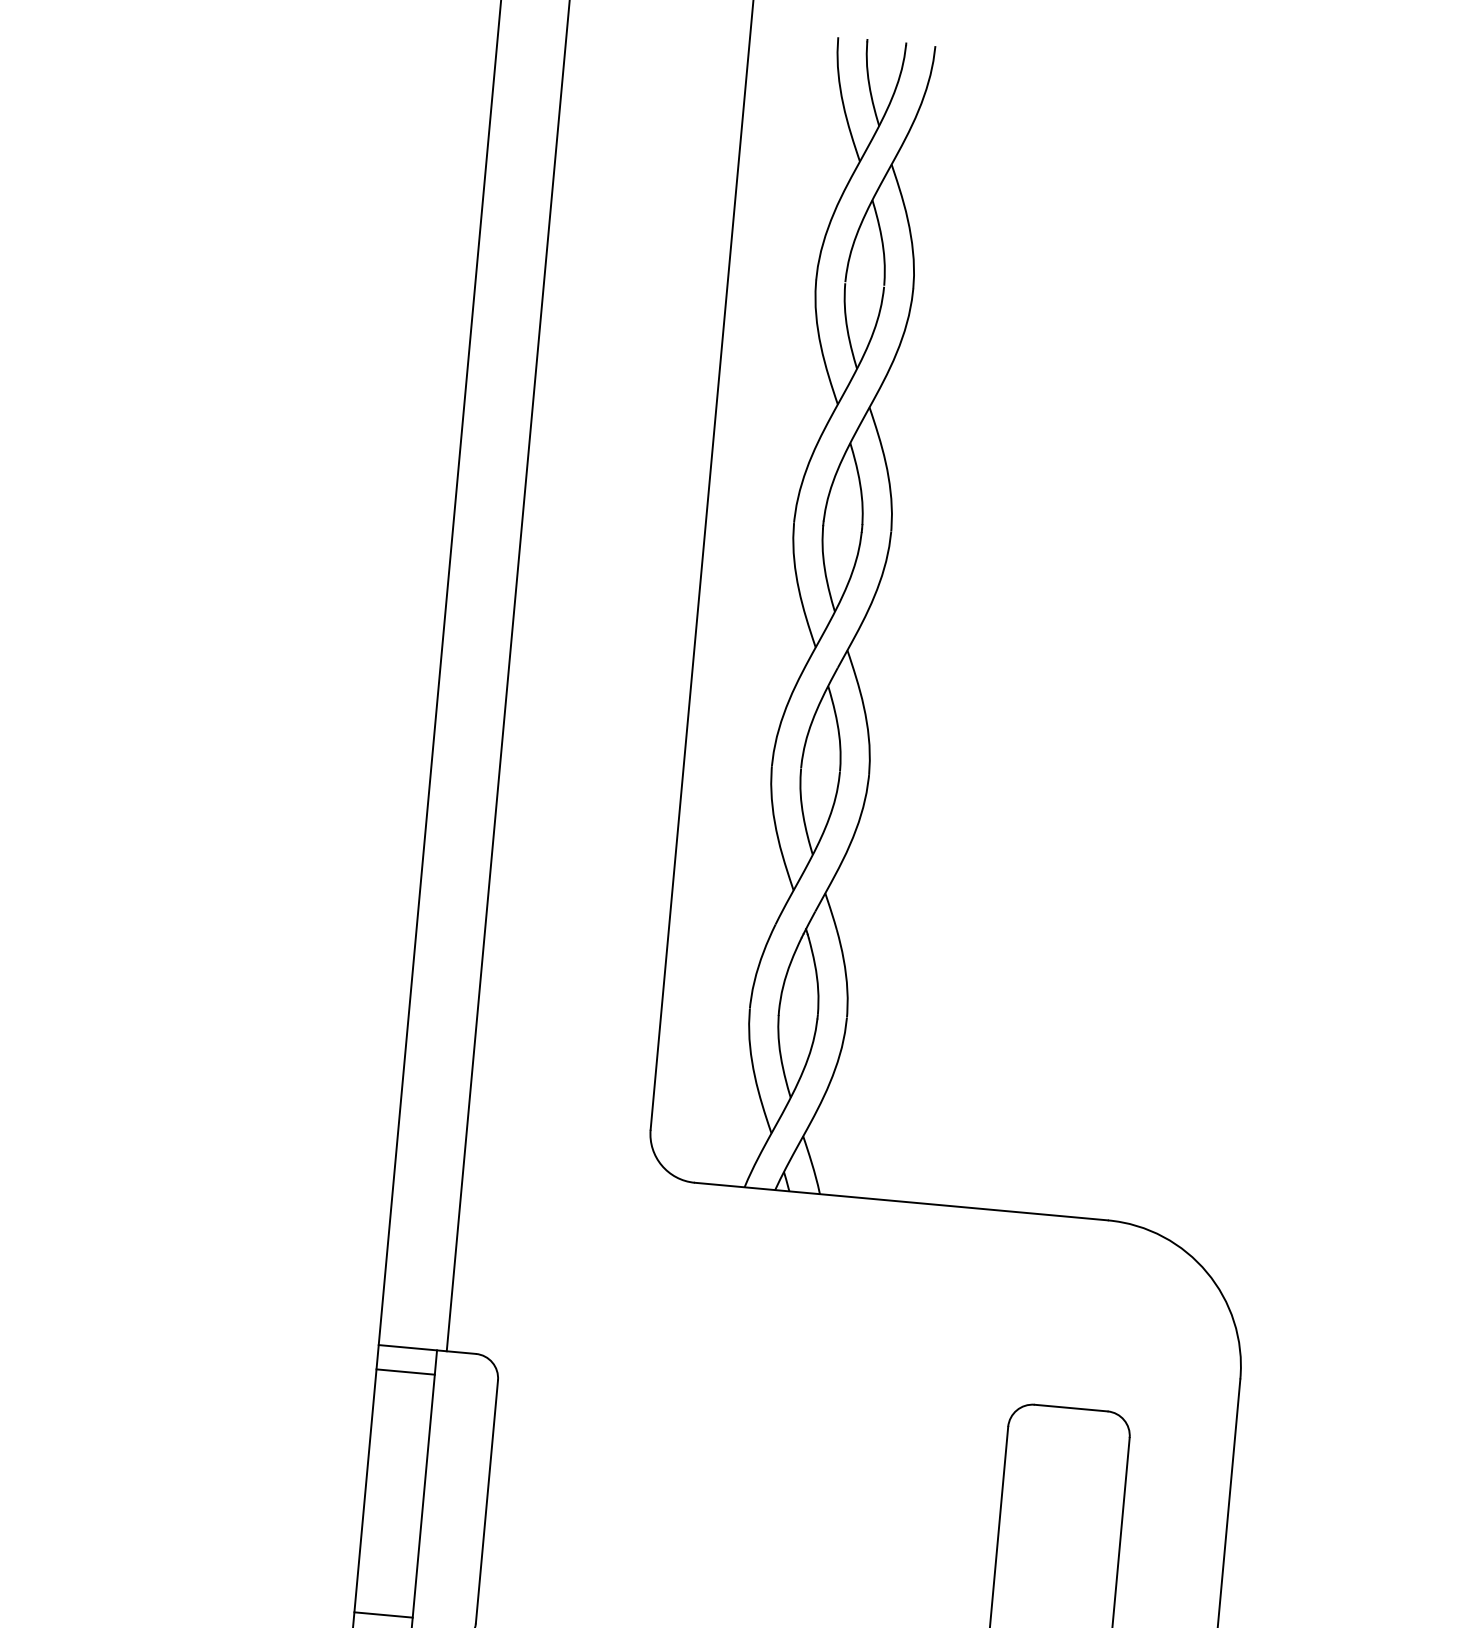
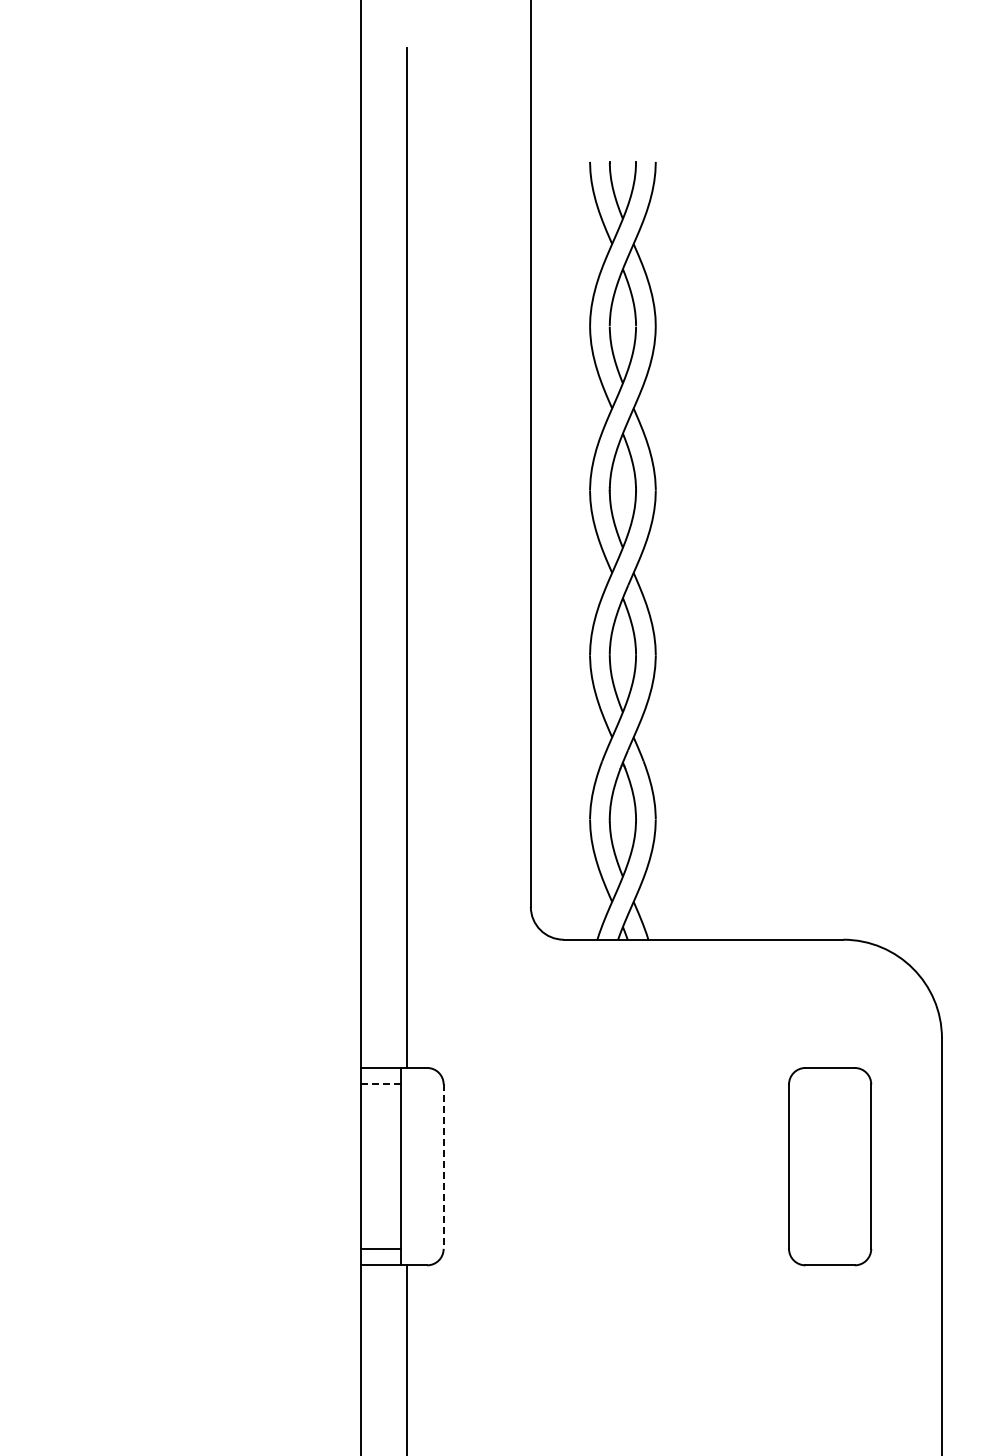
line: (406, 1372) -> (381, 1084), solid -> dashed
line: (486, 1503) -> (443, 1167), solid -> dashed

